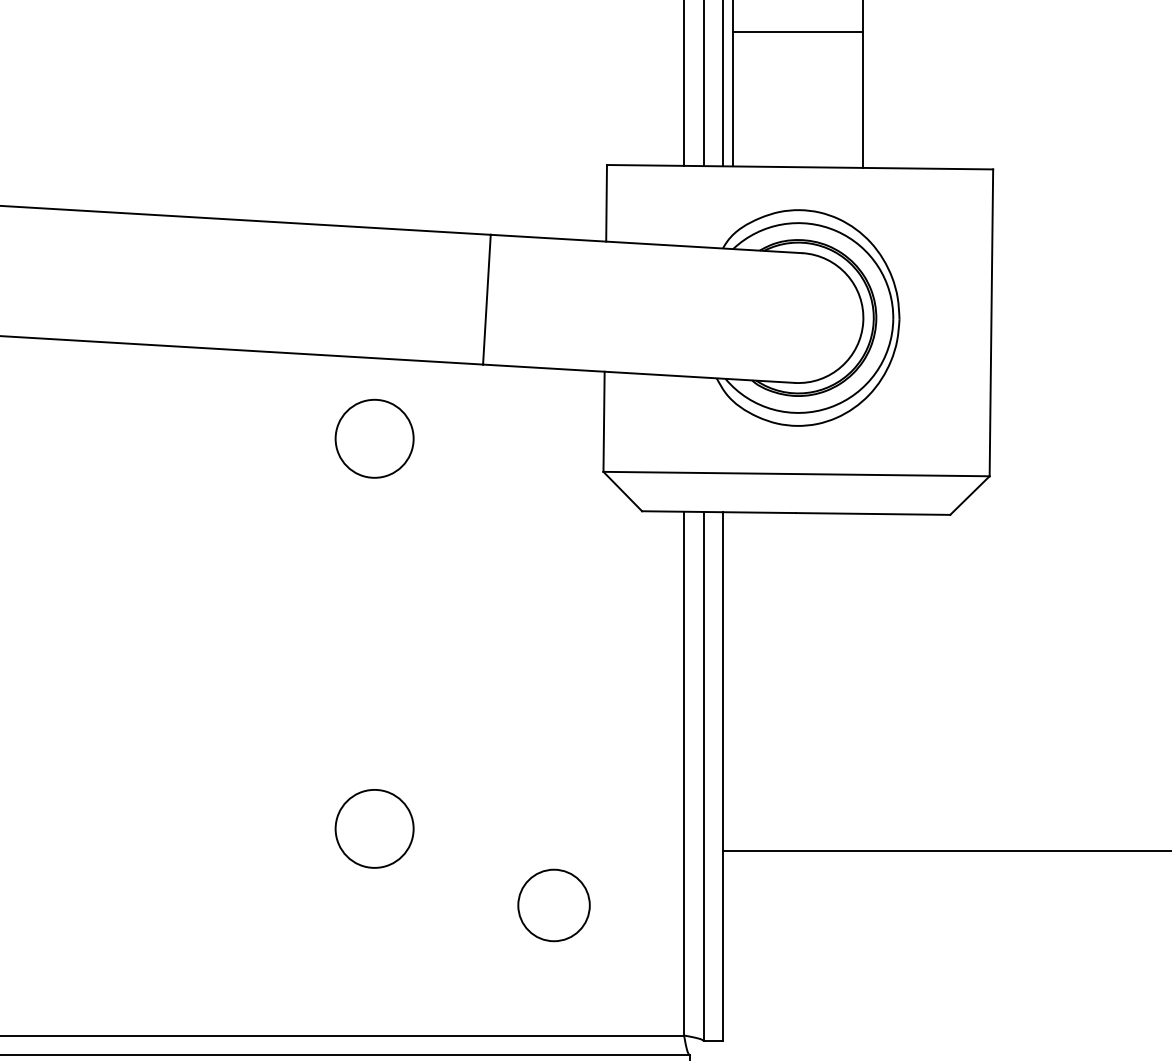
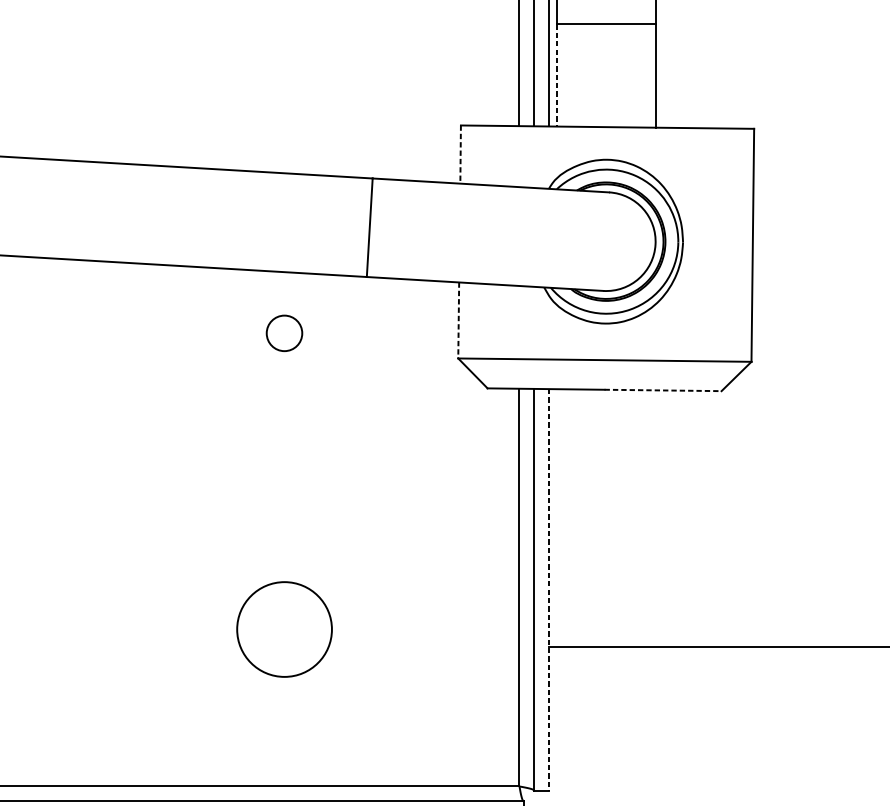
line: (733, 99) -> (556, 75), solid -> dashed
line: (606, 203) -> (460, 154), solid -> dashed
line: (604, 422) -> (459, 320), solid -> dashed
circle: (374, 438) -> (284, 333), size x0.6
line: (873, 513) -> (663, 390), solid -> dashed
line: (723, 776) -> (549, 589), solid -> dashed
circle: (374, 828) -> (284, 629), size x1.6
circle: (553, 905) -> (420, 687), removed

